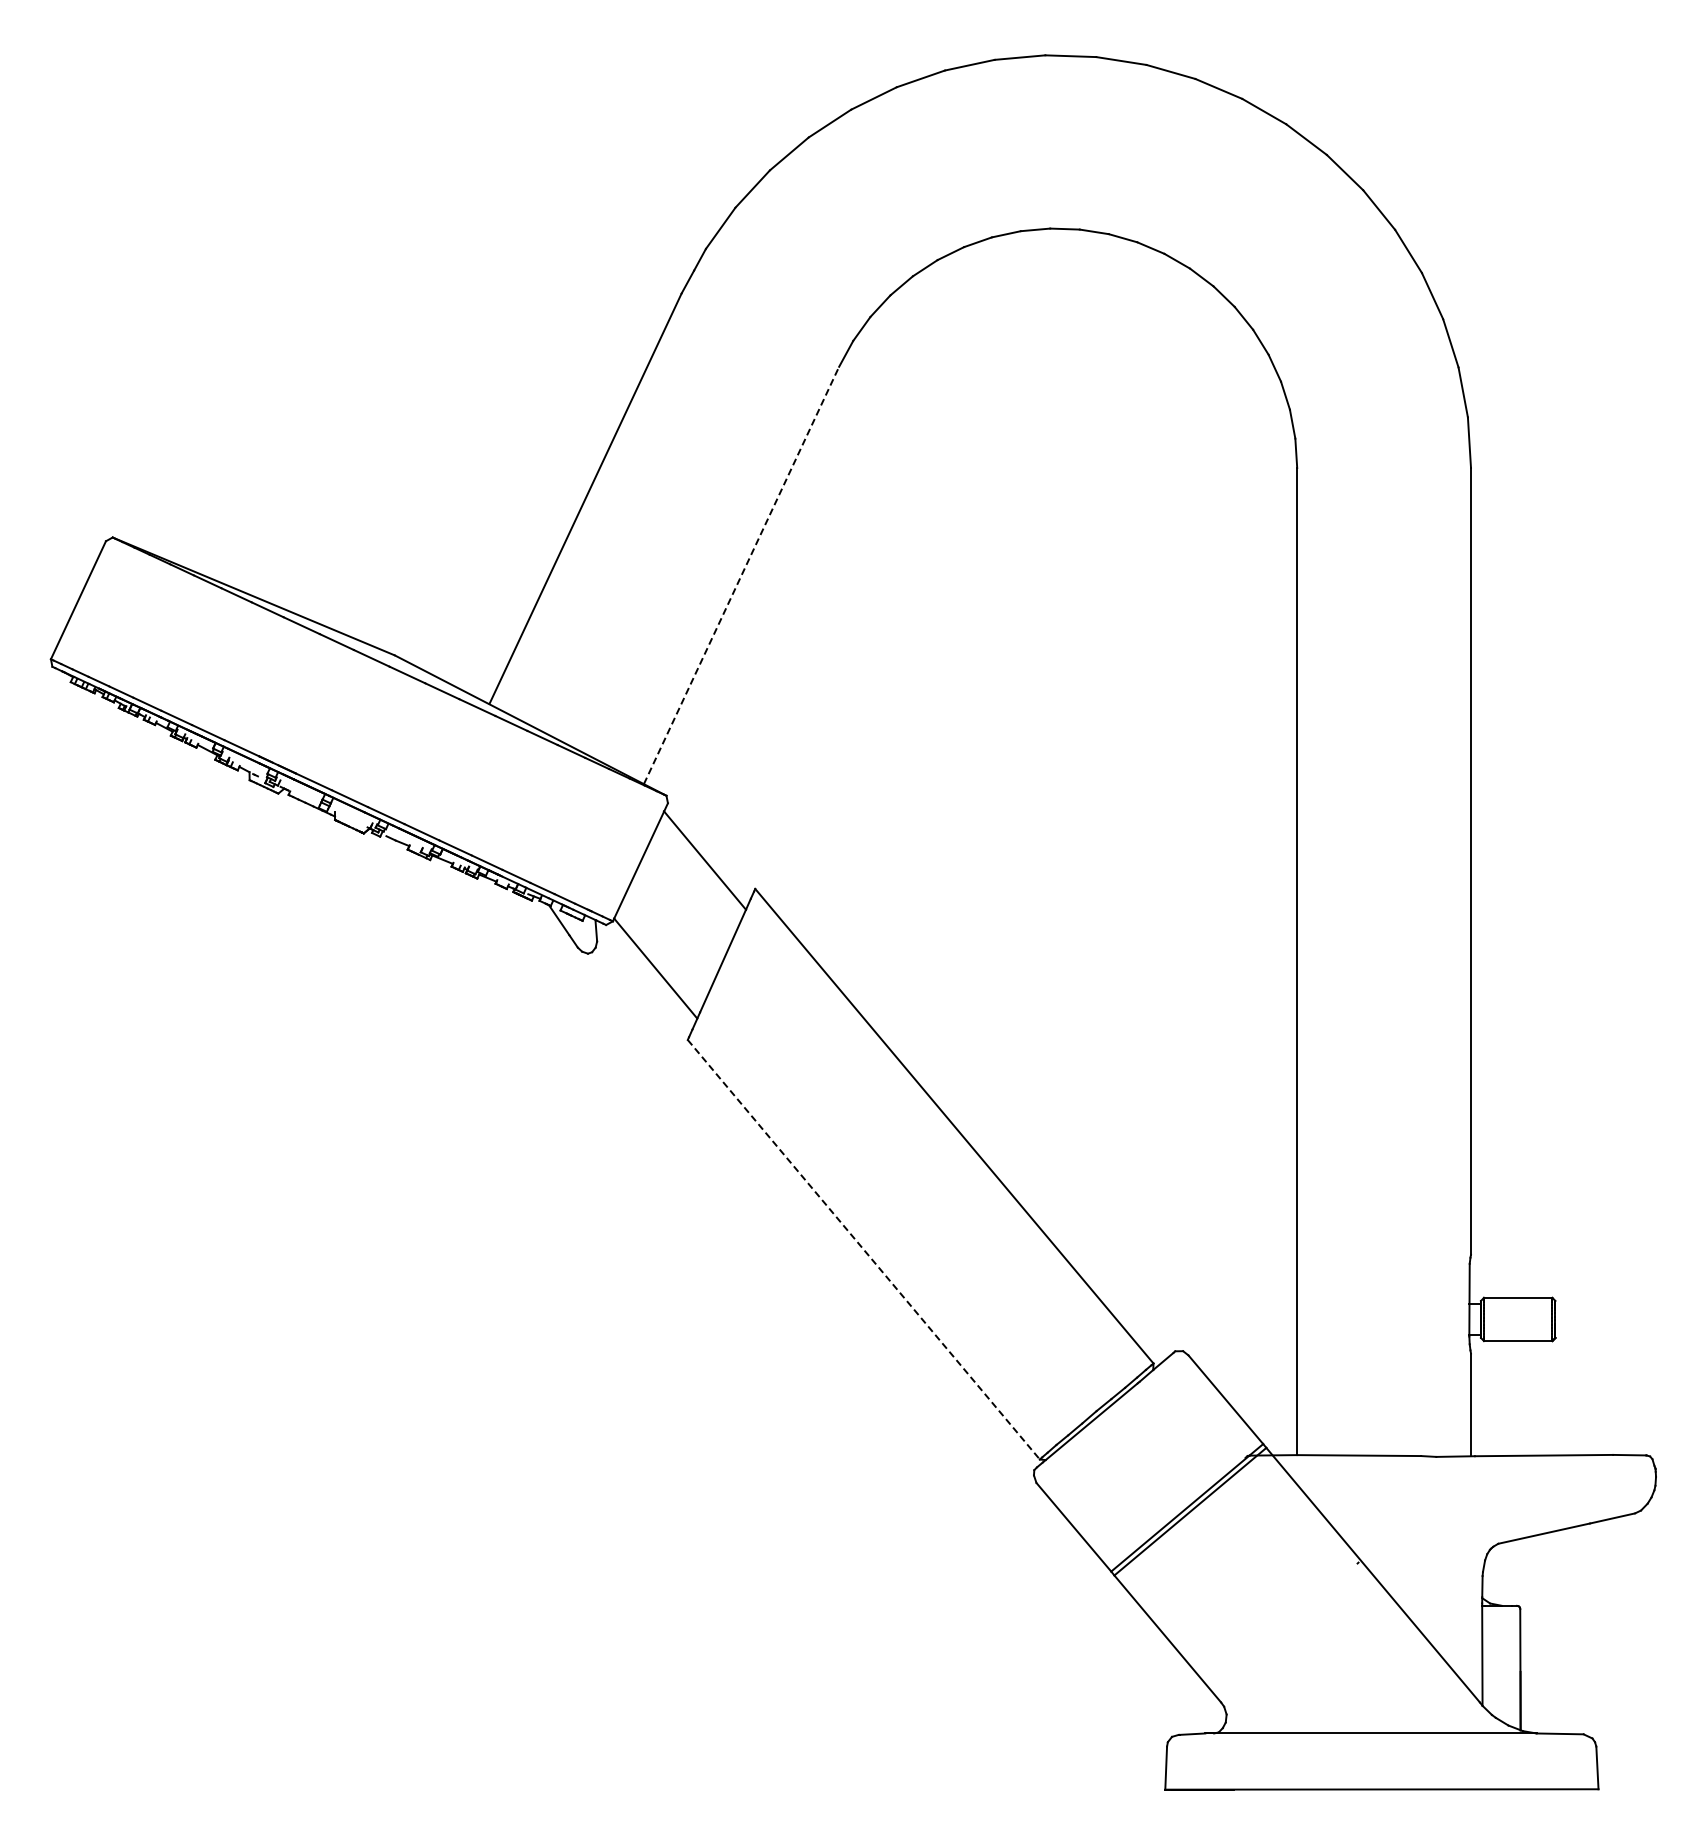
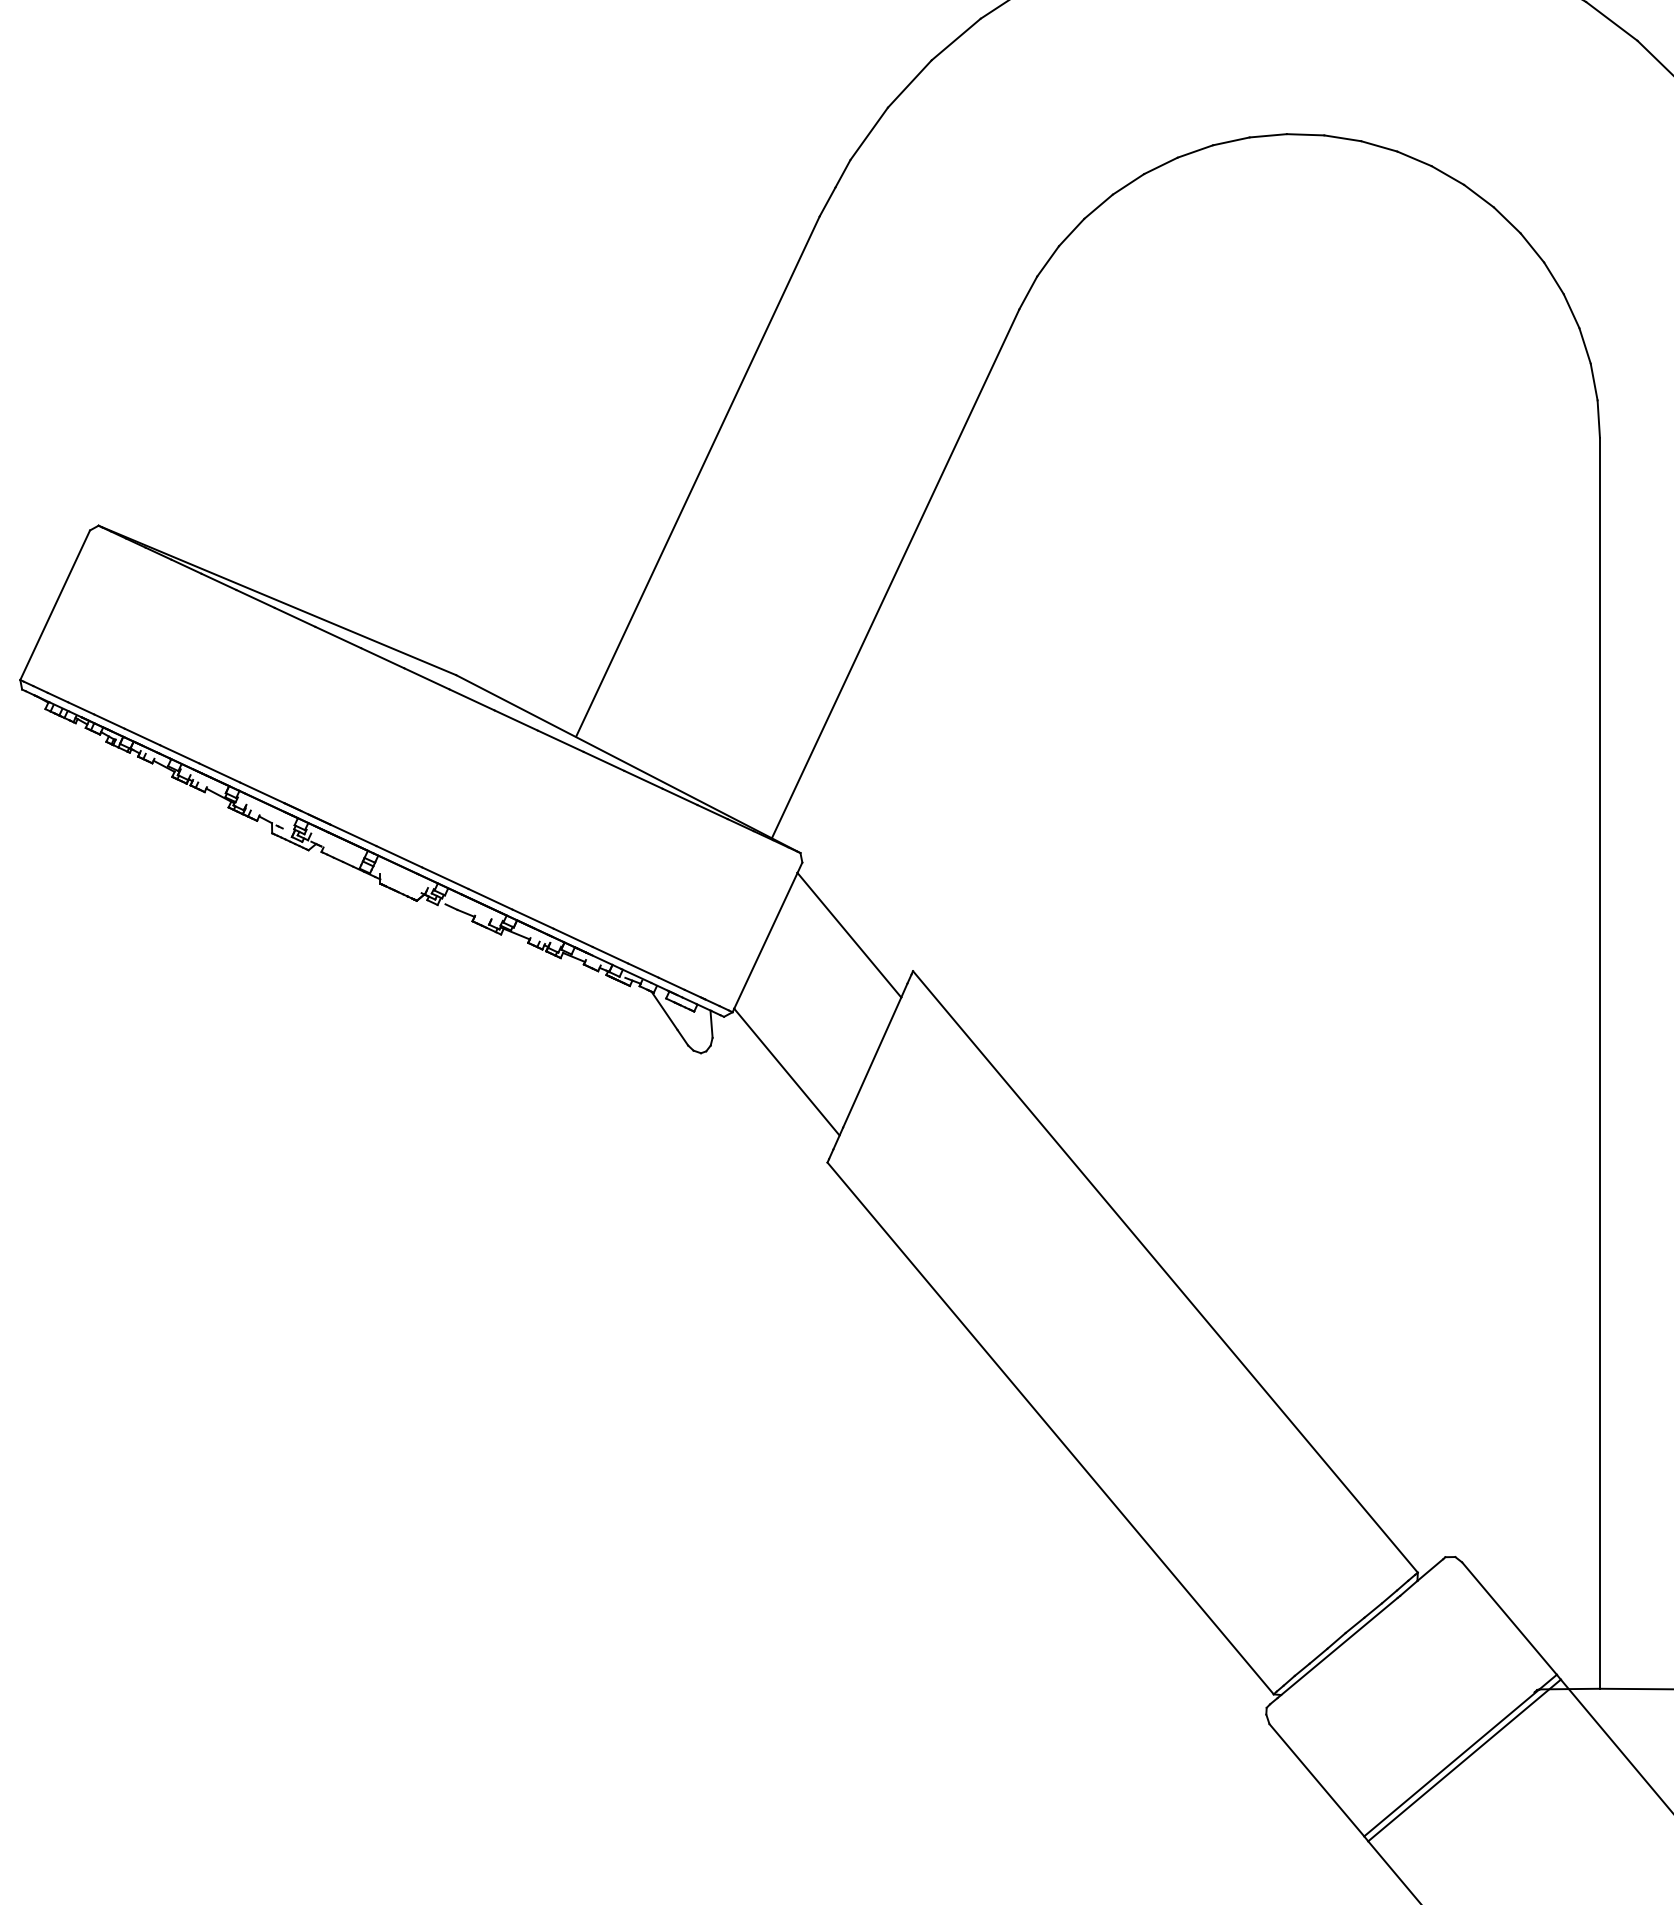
line: (741, 574) -> (895, 572), dashed -> solid
line: (863, 1249) -> (1050, 1428), dashed -> solid

